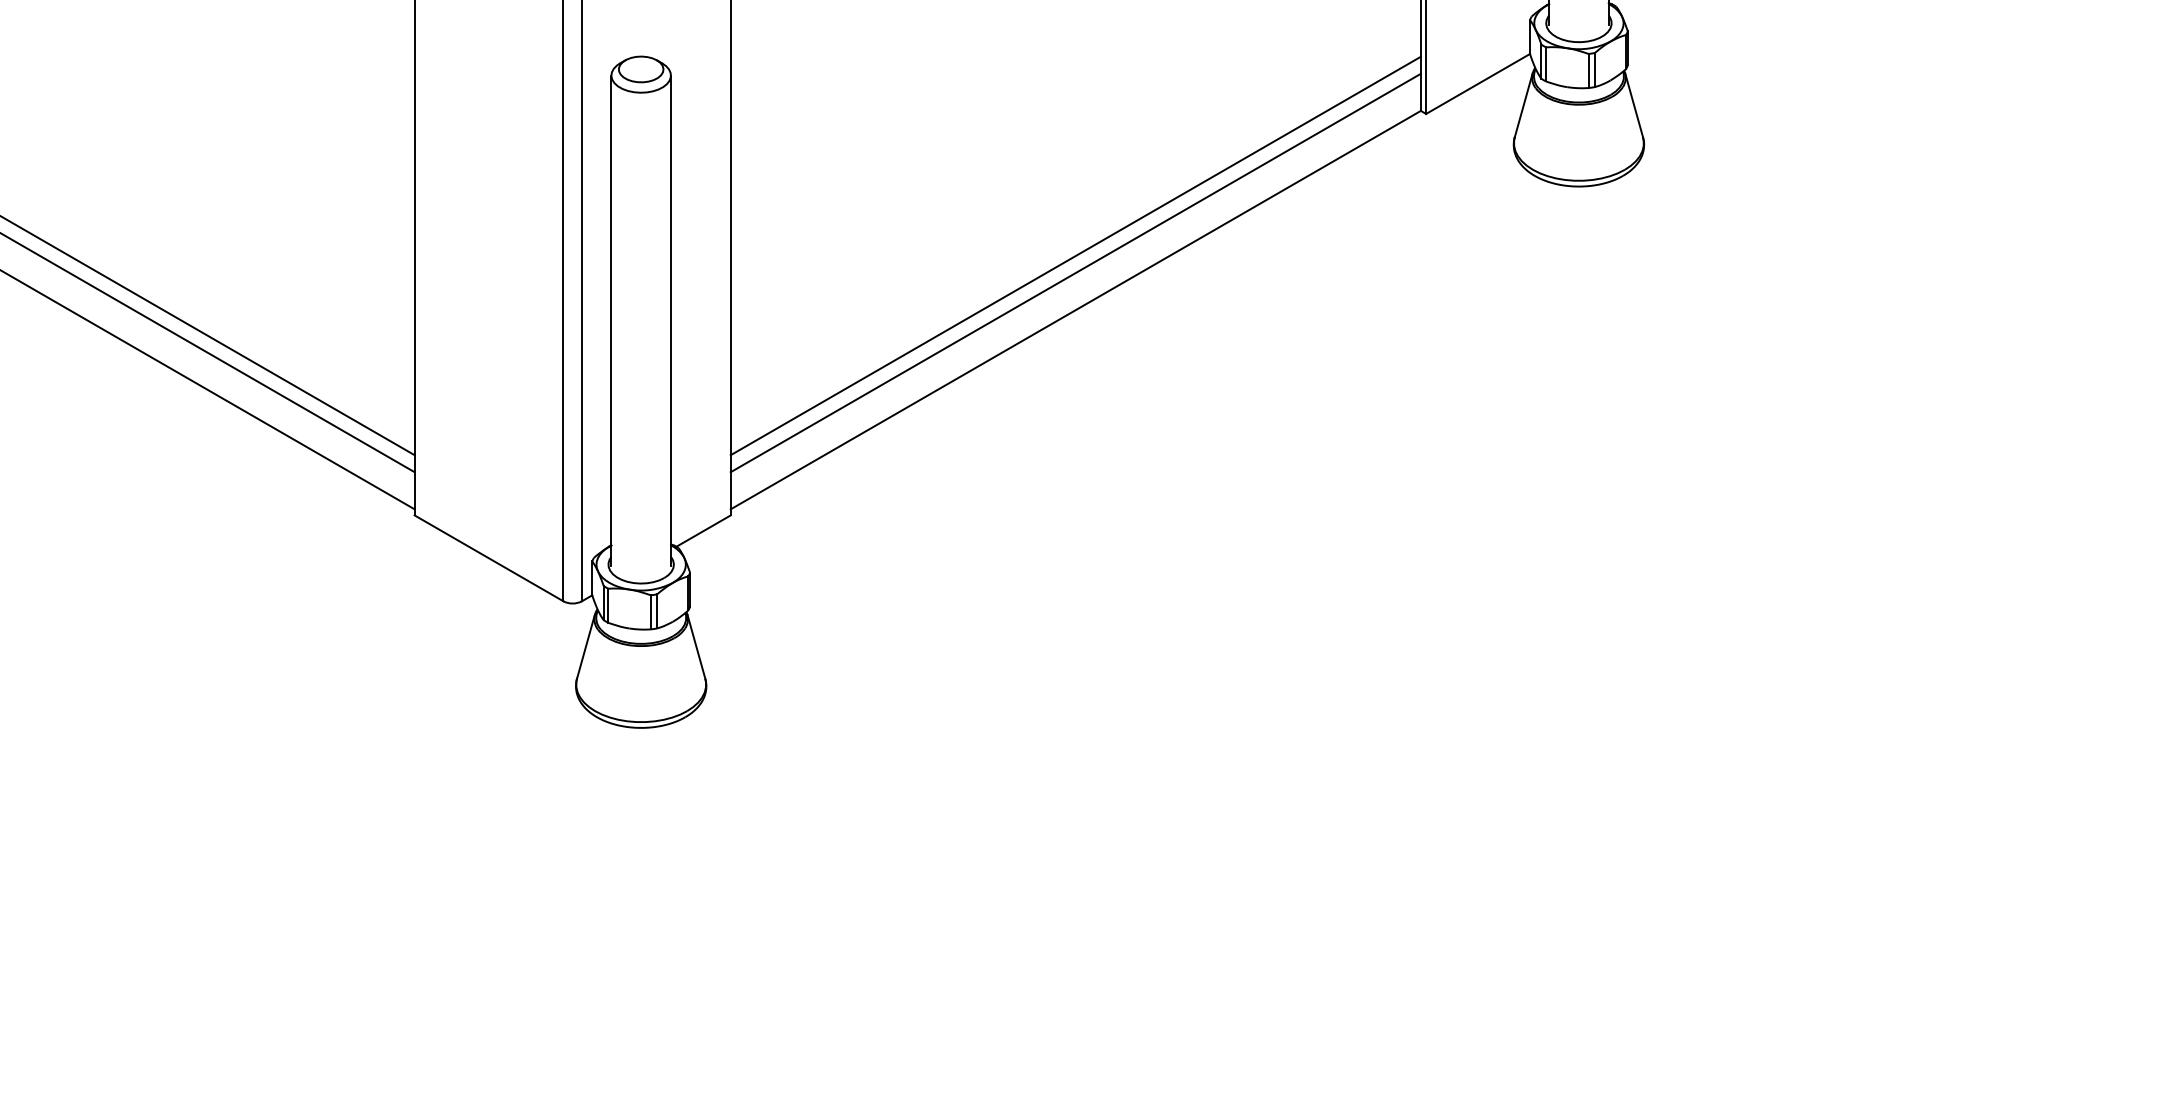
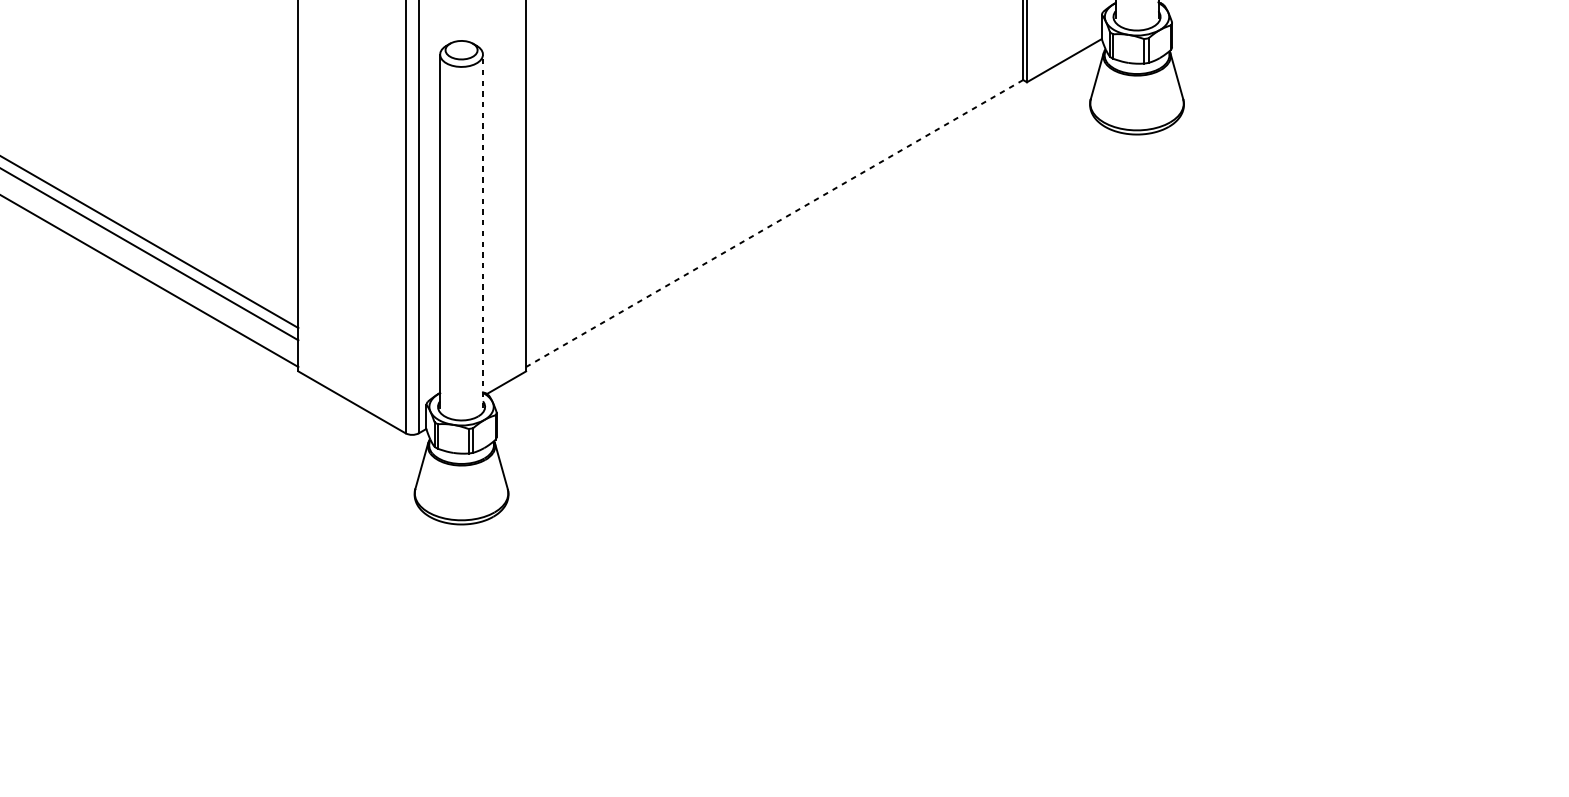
line: (1075, 255) -> (774, 184), removed
line: (1075, 272) -> (774, 196), removed
line: (1075, 310) -> (774, 223), solid -> dashed
line: (670, 320) -> (482, 231), solid -> dashed

